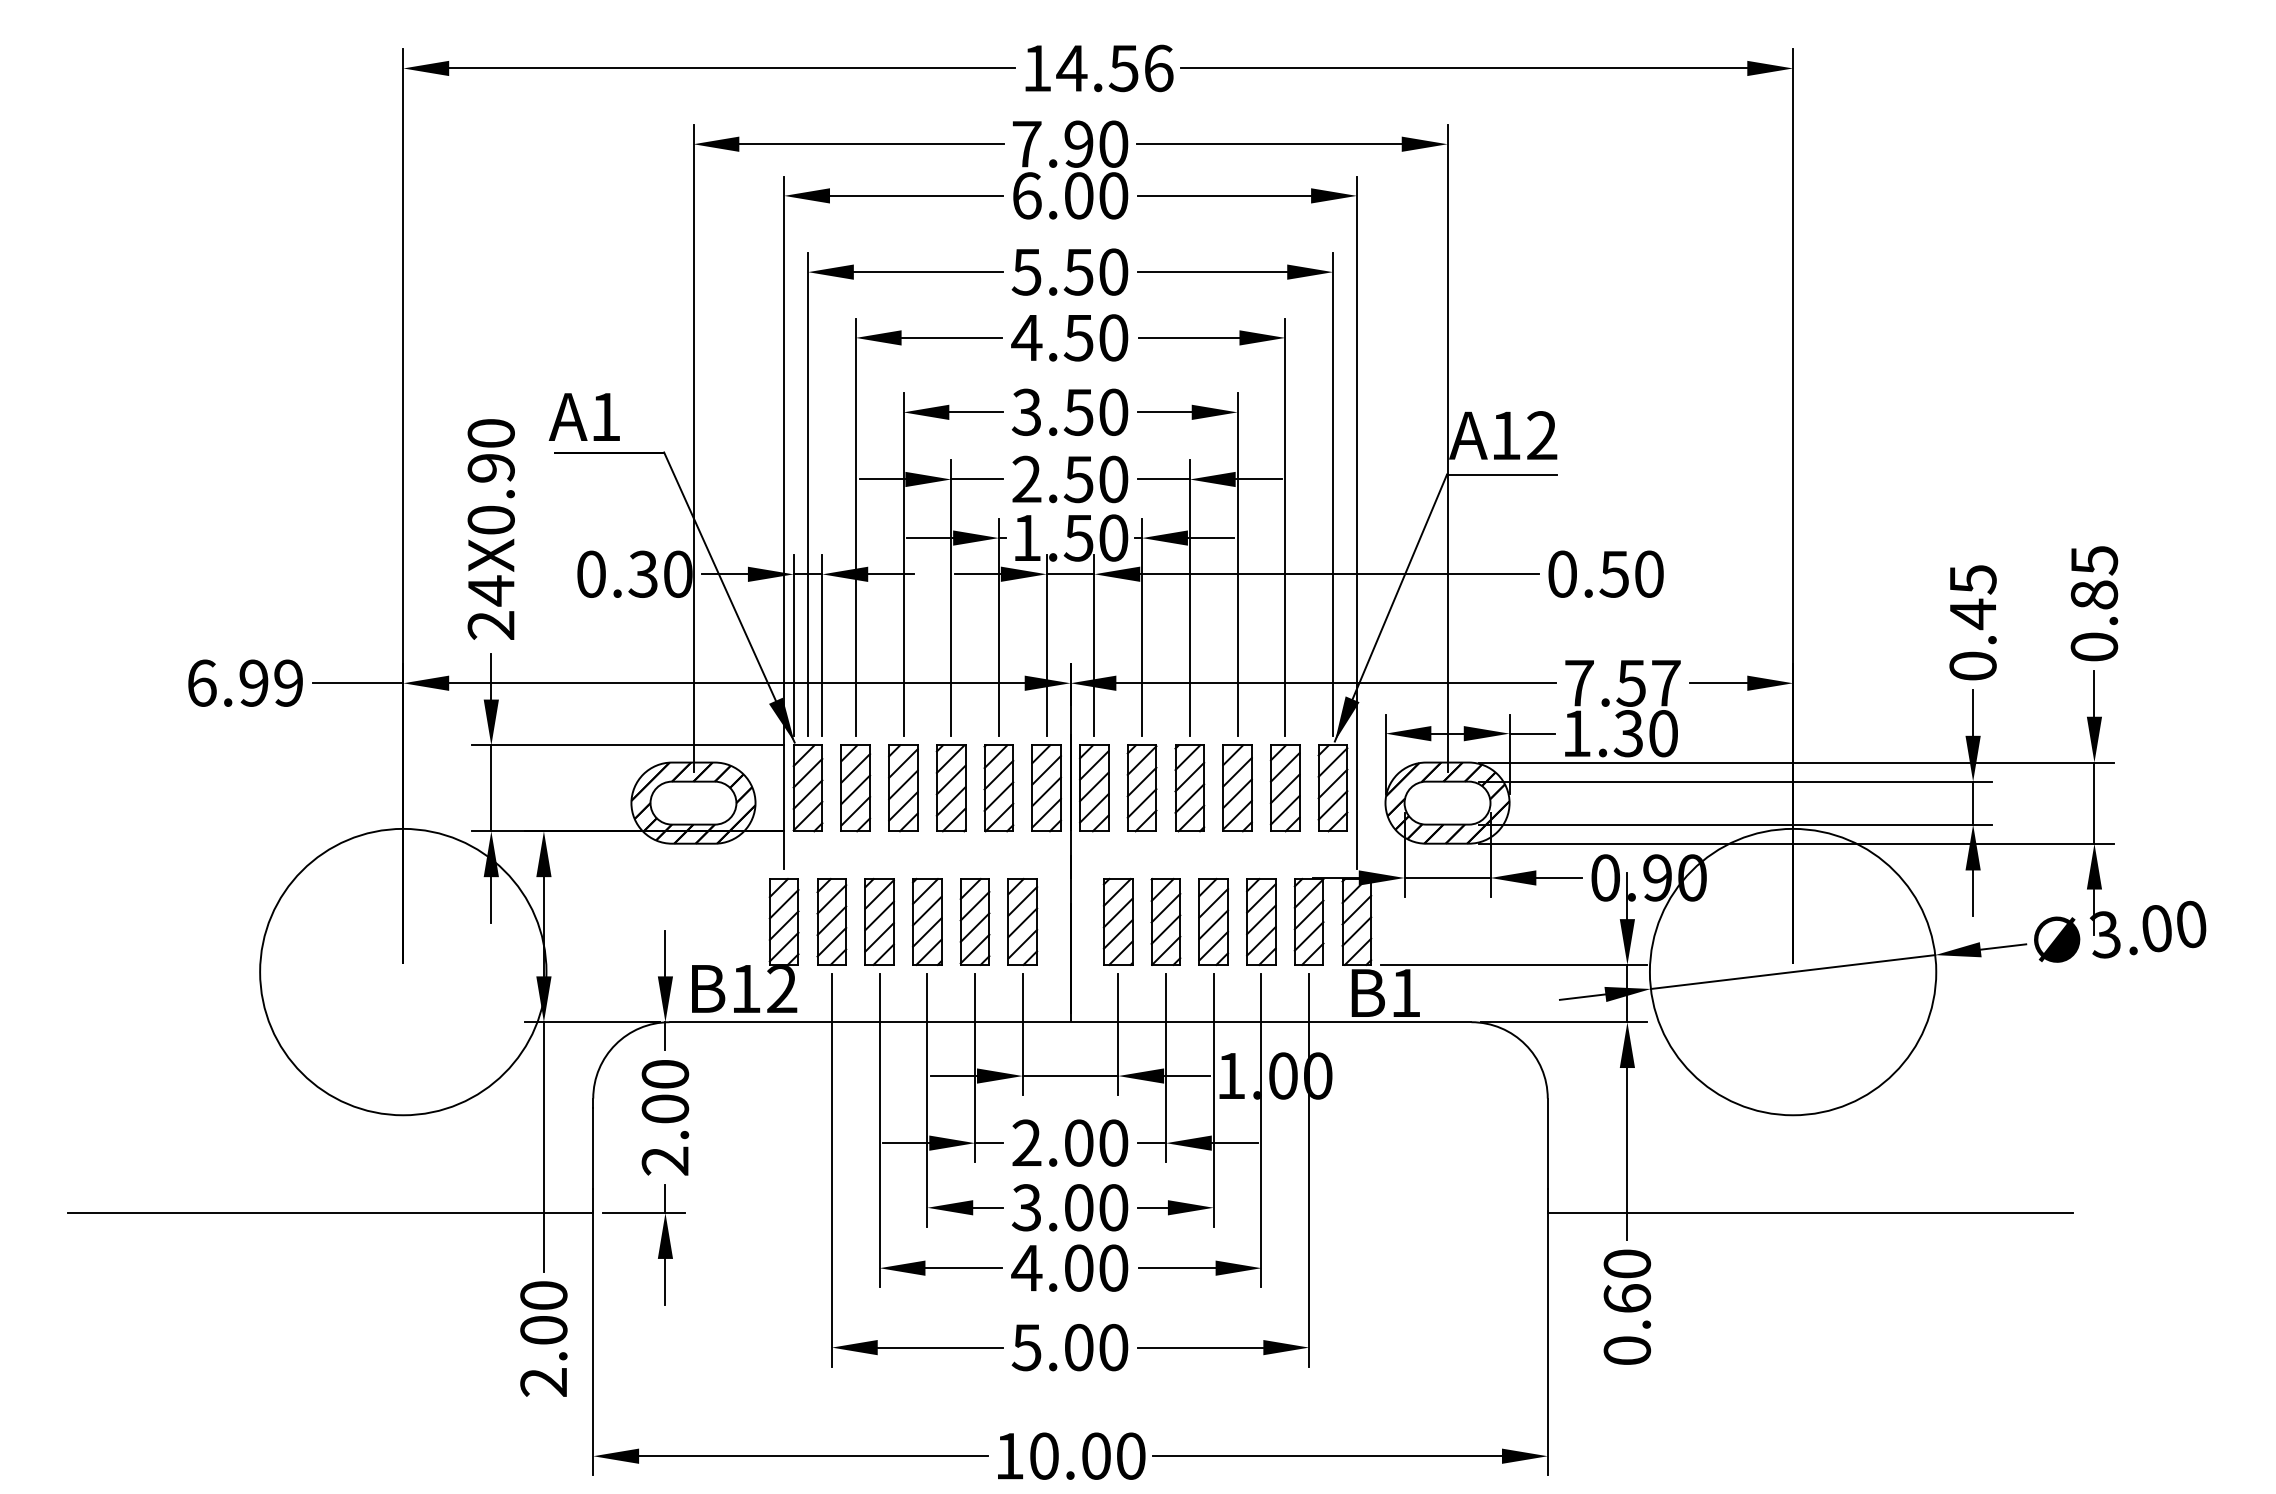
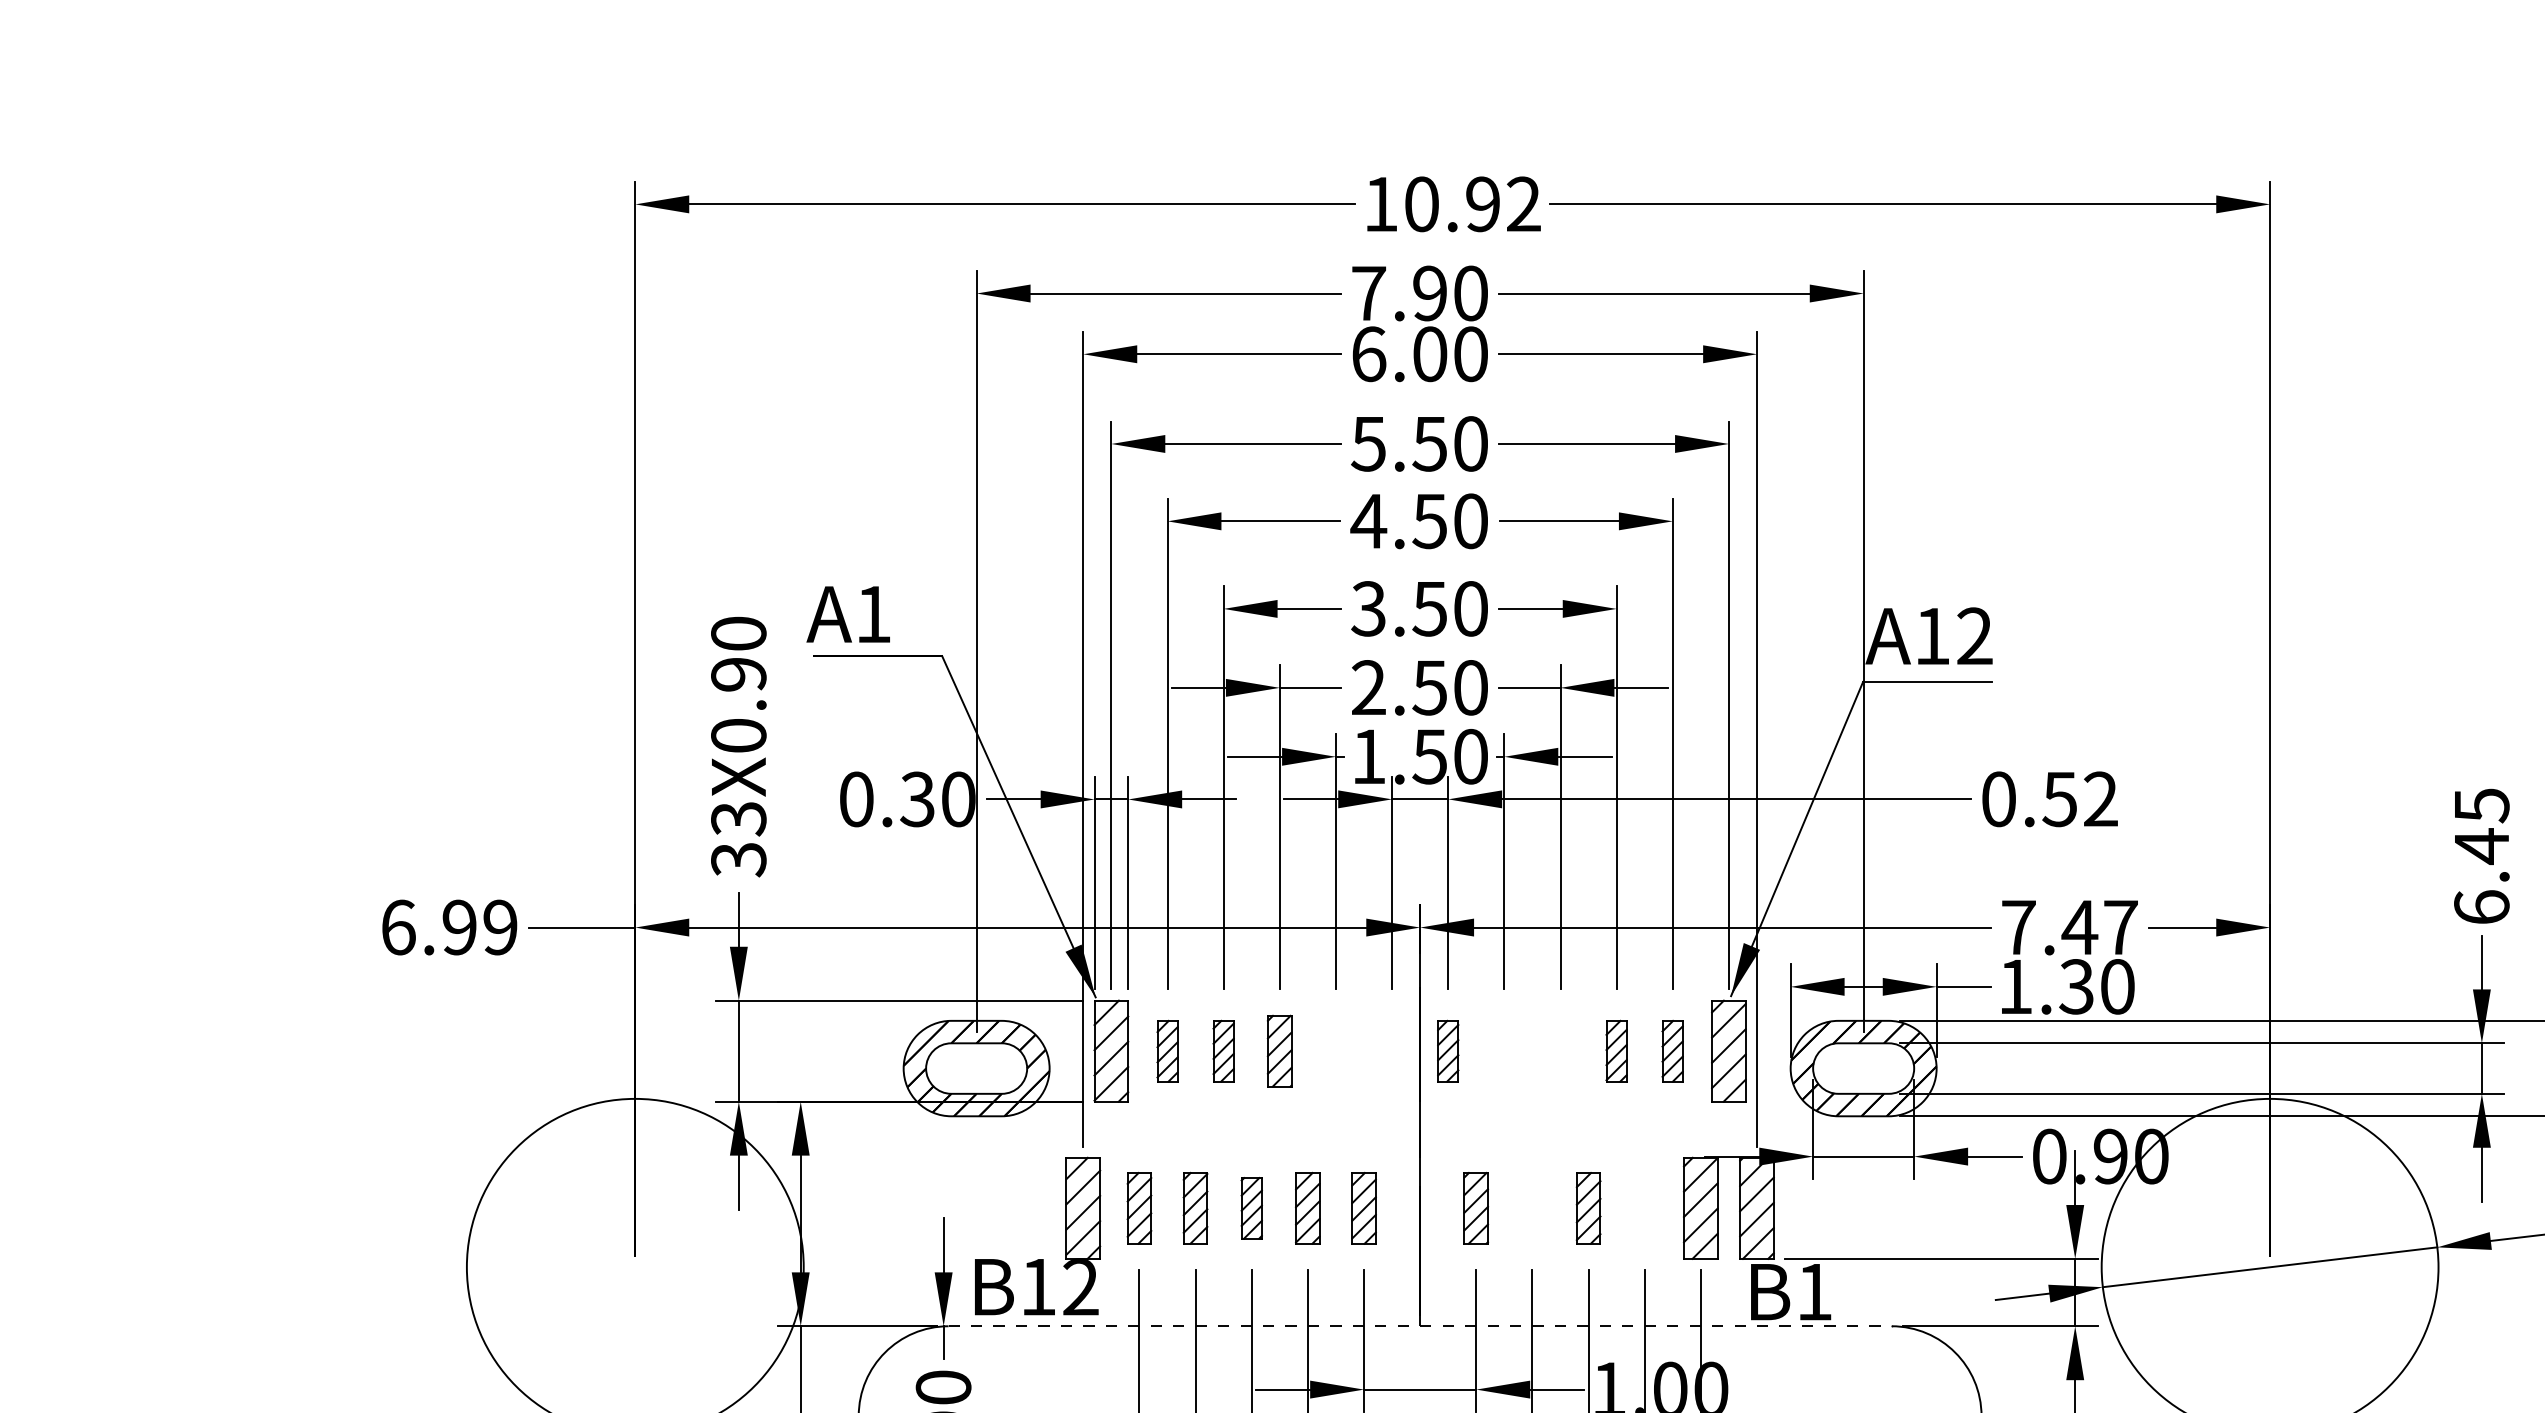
text: (1114, 68) -> (1471, 204), 14.56 -> 10.92
text: (1648, 573) -> (2100, 798), 0.50 -> 0.52
text: (490, 607) -> (737, 838), 24X0.90 -> 33X0.90
text: (1972, 665) -> (2481, 906), 0.45 -> 6.45
text: (1631, 683) -> (2080, 927), 7.57 -> 7.47
part: (855, 788) -> (1167, 1051), size x0.6
part: (903, 788) -> (1223, 1051), size x0.6
part: (950, 788) -> (1278, 1051), size x0.7
part: (998, 788) -> (1335, 1051), removed
part: (1046, 788) -> (1391, 1051), removed
part: (1094, 788) -> (1448, 1051), size x0.6
part: (1141, 788) -> (1503, 1051), removed
part: (1189, 788) -> (1560, 1051), removed
part: (1237, 788) -> (1616, 1051), size x0.6
part: (1284, 788) -> (1671, 1051), size x0.6
part: (831, 921) -> (1138, 1207), size x0.7
part: (879, 921) -> (1195, 1207), size x0.7
part: (927, 921) -> (1251, 1207), size x0.6
part: (974, 921) -> (1307, 1207), size x0.7
part: (1022, 921) -> (1363, 1207), size x0.7
part: (1117, 921) -> (1475, 1207), size x0.7
part: (1165, 921) -> (1531, 1207), removed
part: (1213, 921) -> (1588, 1207), size x0.7
part: (1261, 921) -> (1644, 1207), removed
line: (1070, 1022) -> (1420, 1326), solid -> dashed

